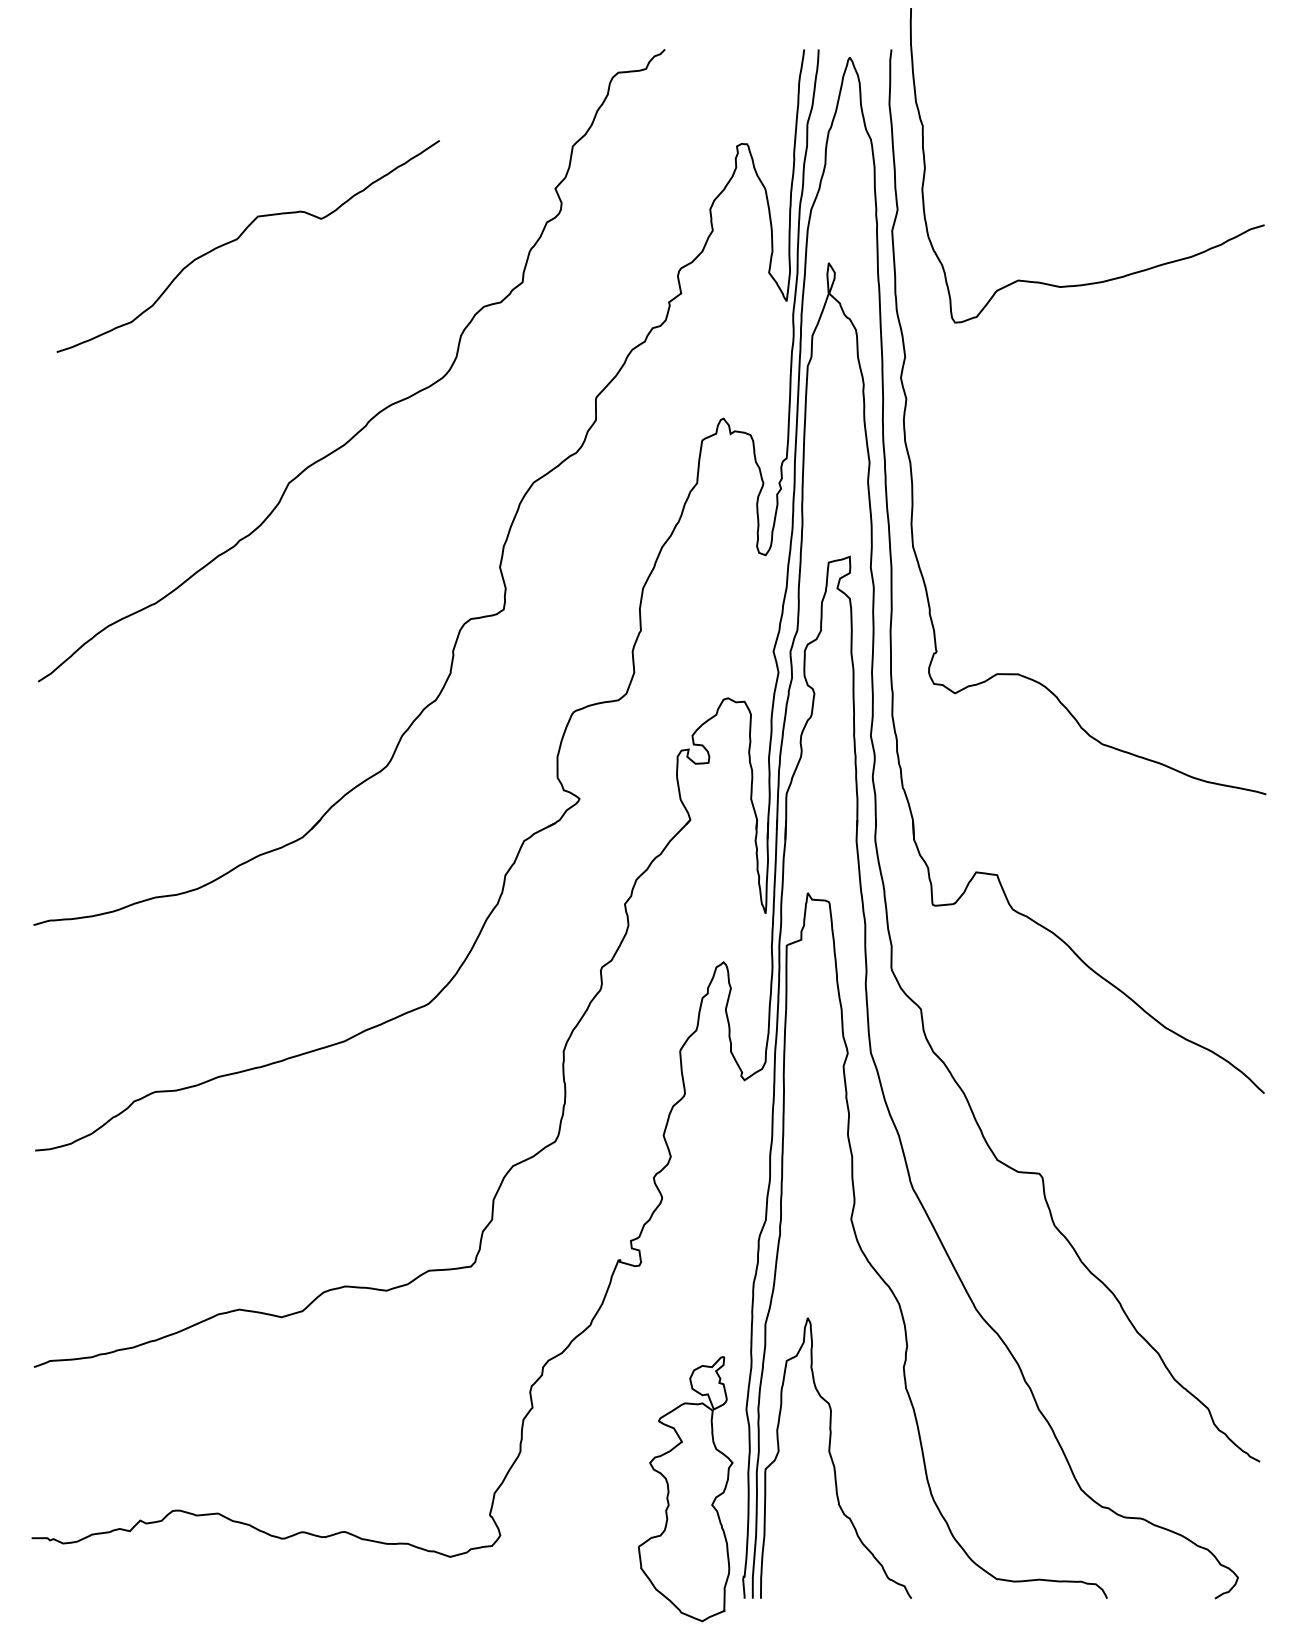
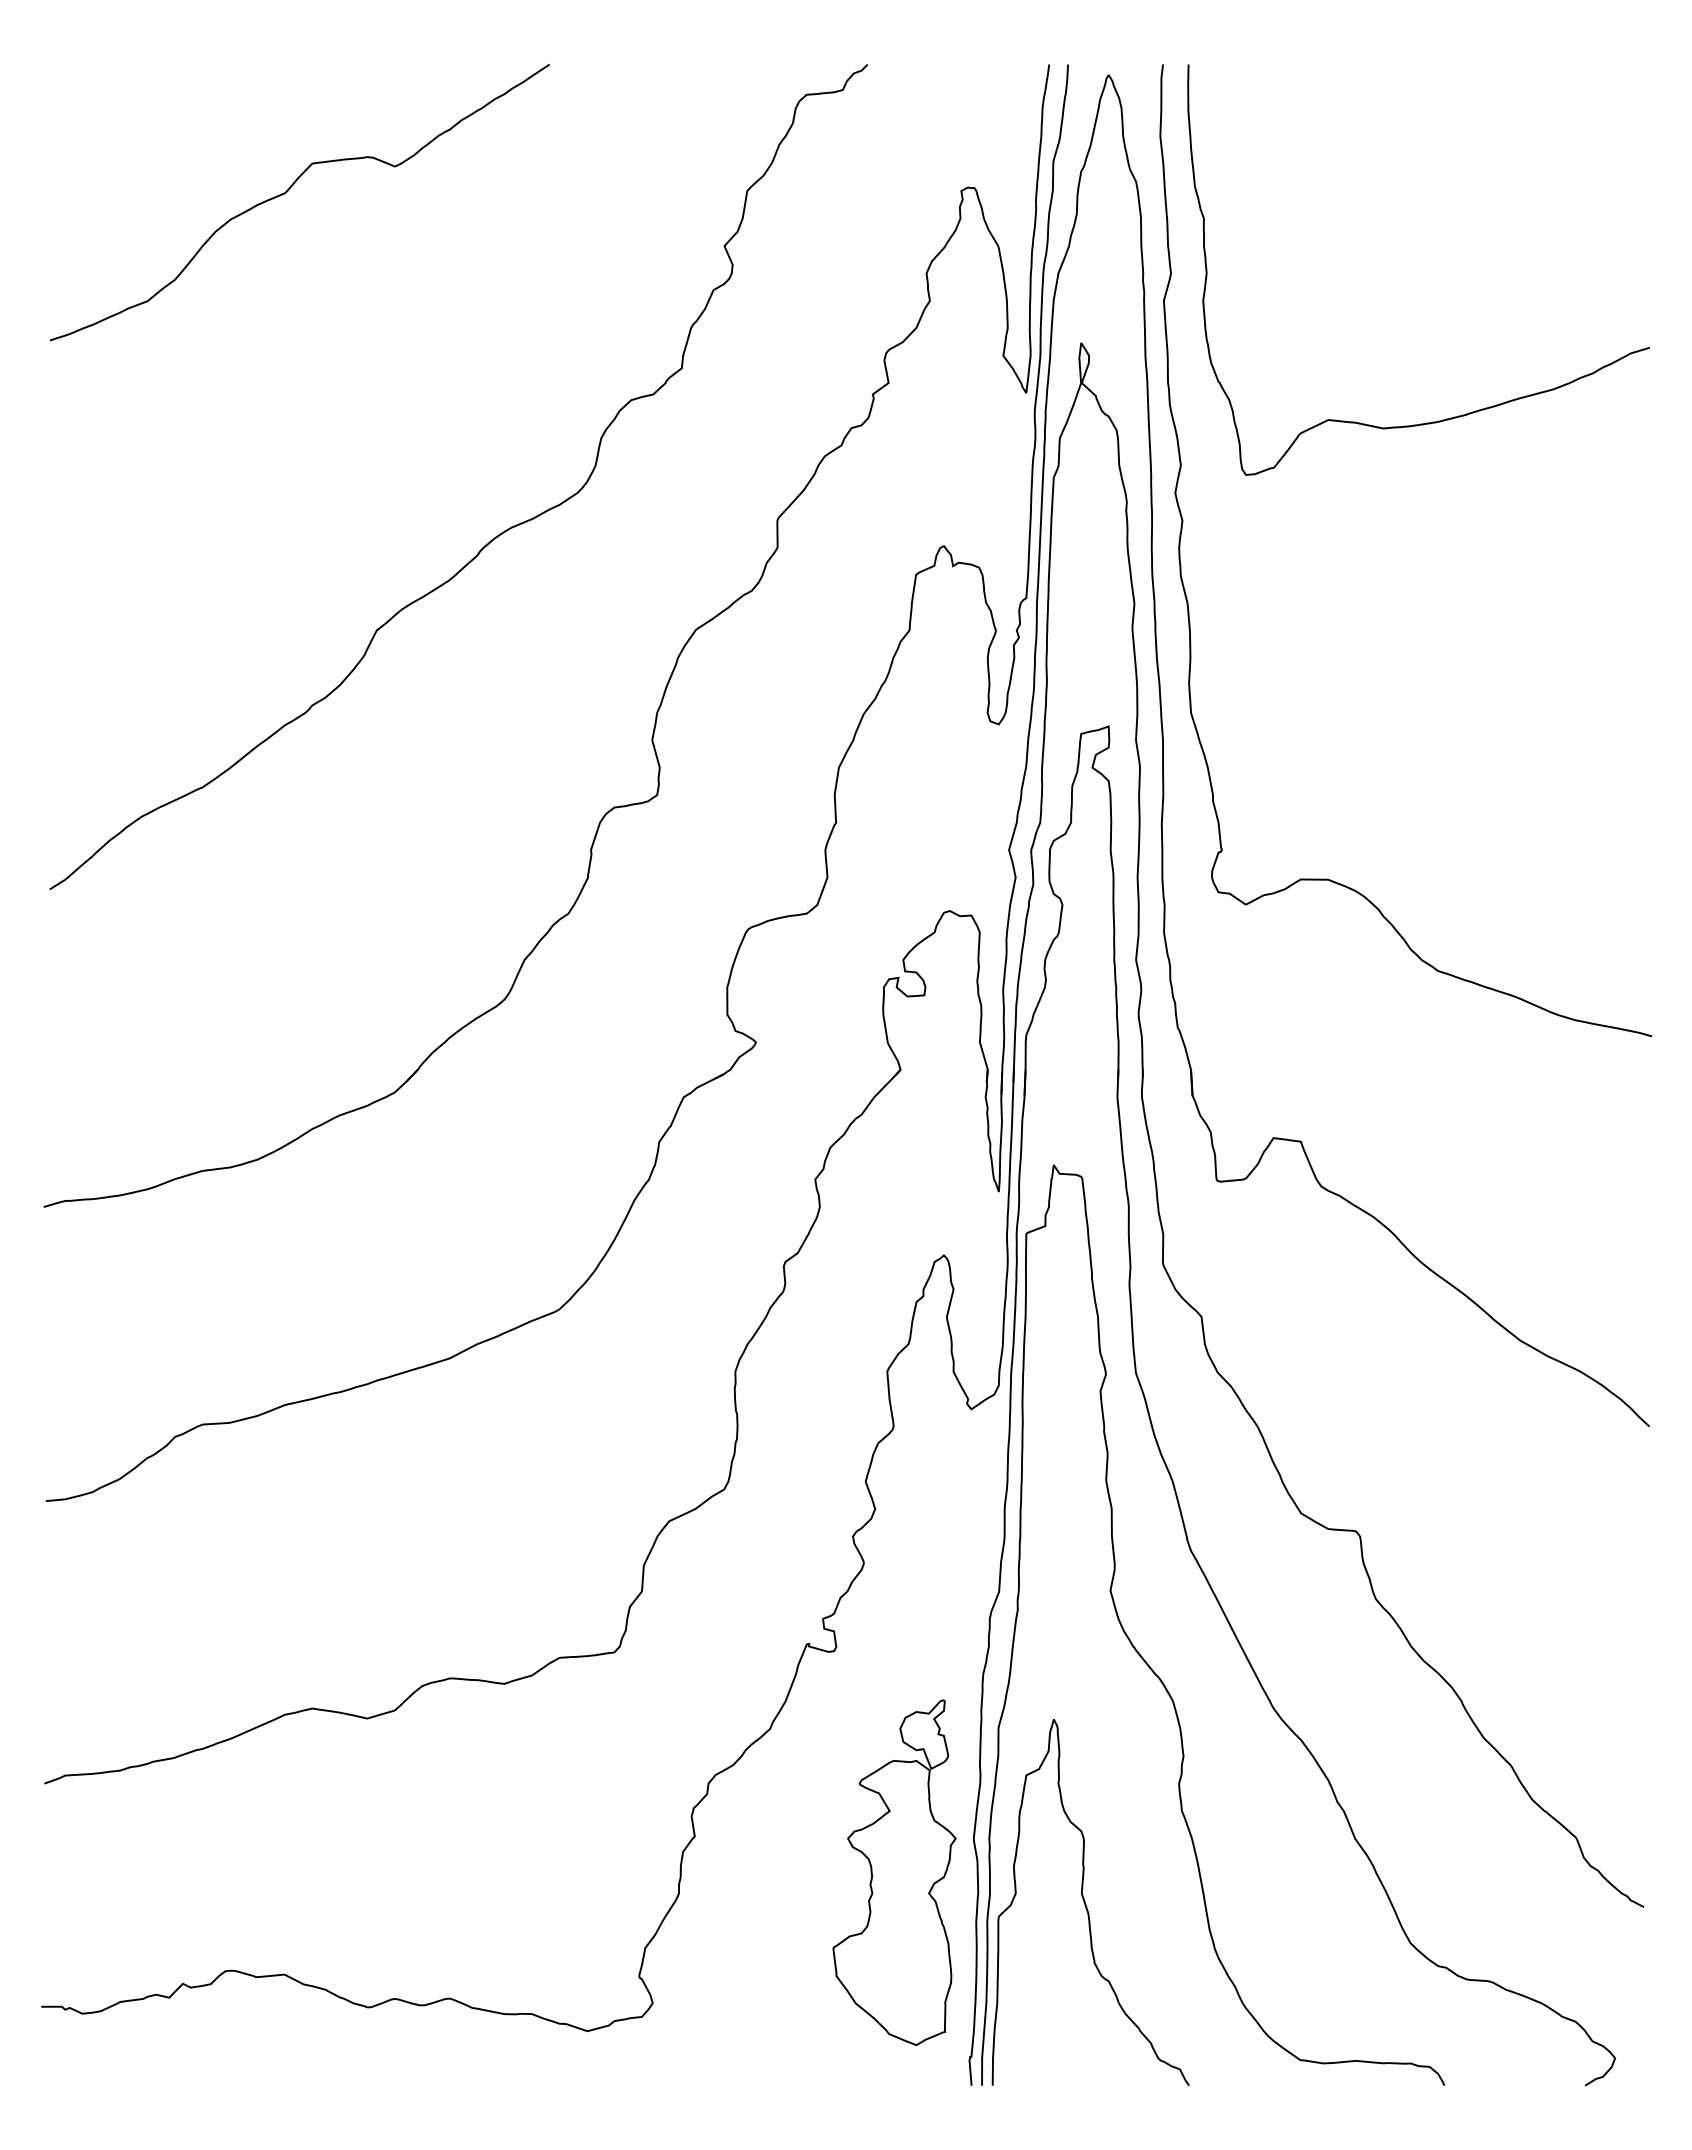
curve: (239, 238) -> (288, 191), moved
curve: (1114, 277) -> (1454, 416), moved
part: (685, 1488) -> (894, 1872), moved

